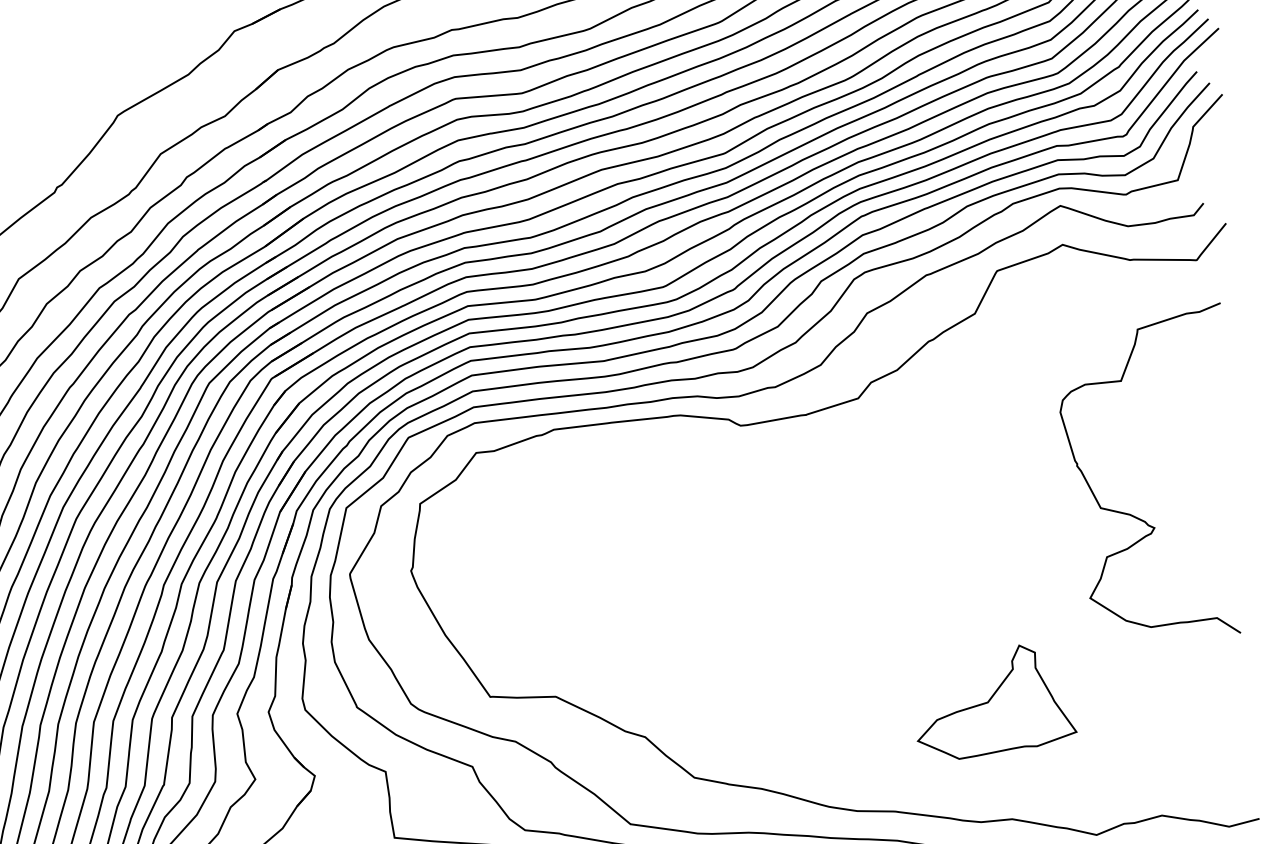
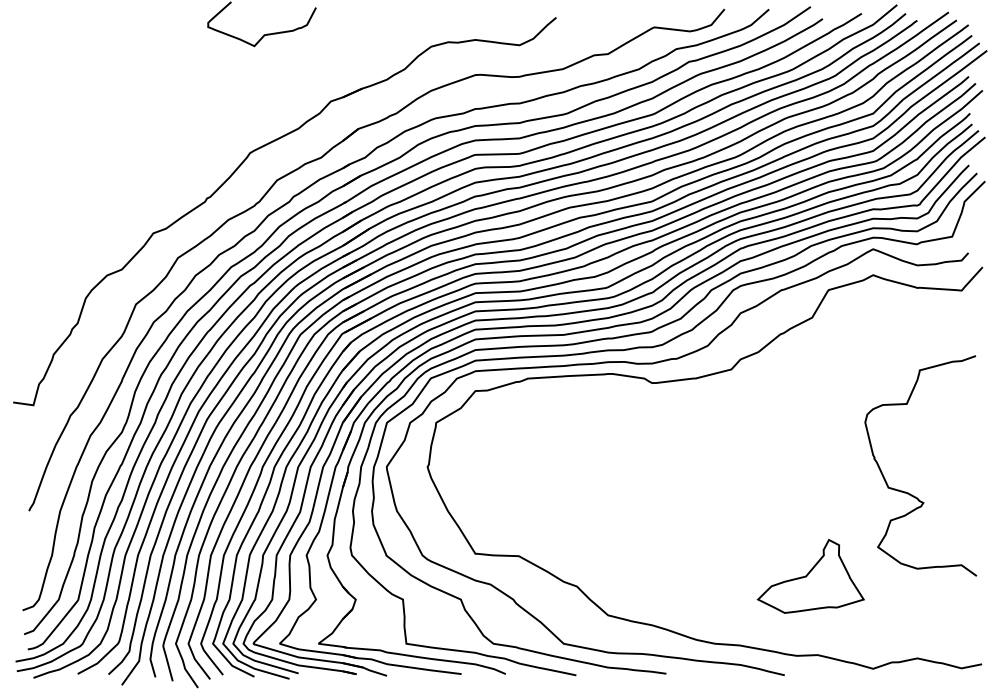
curve: (1131, 513) -> (908, 492), moved

